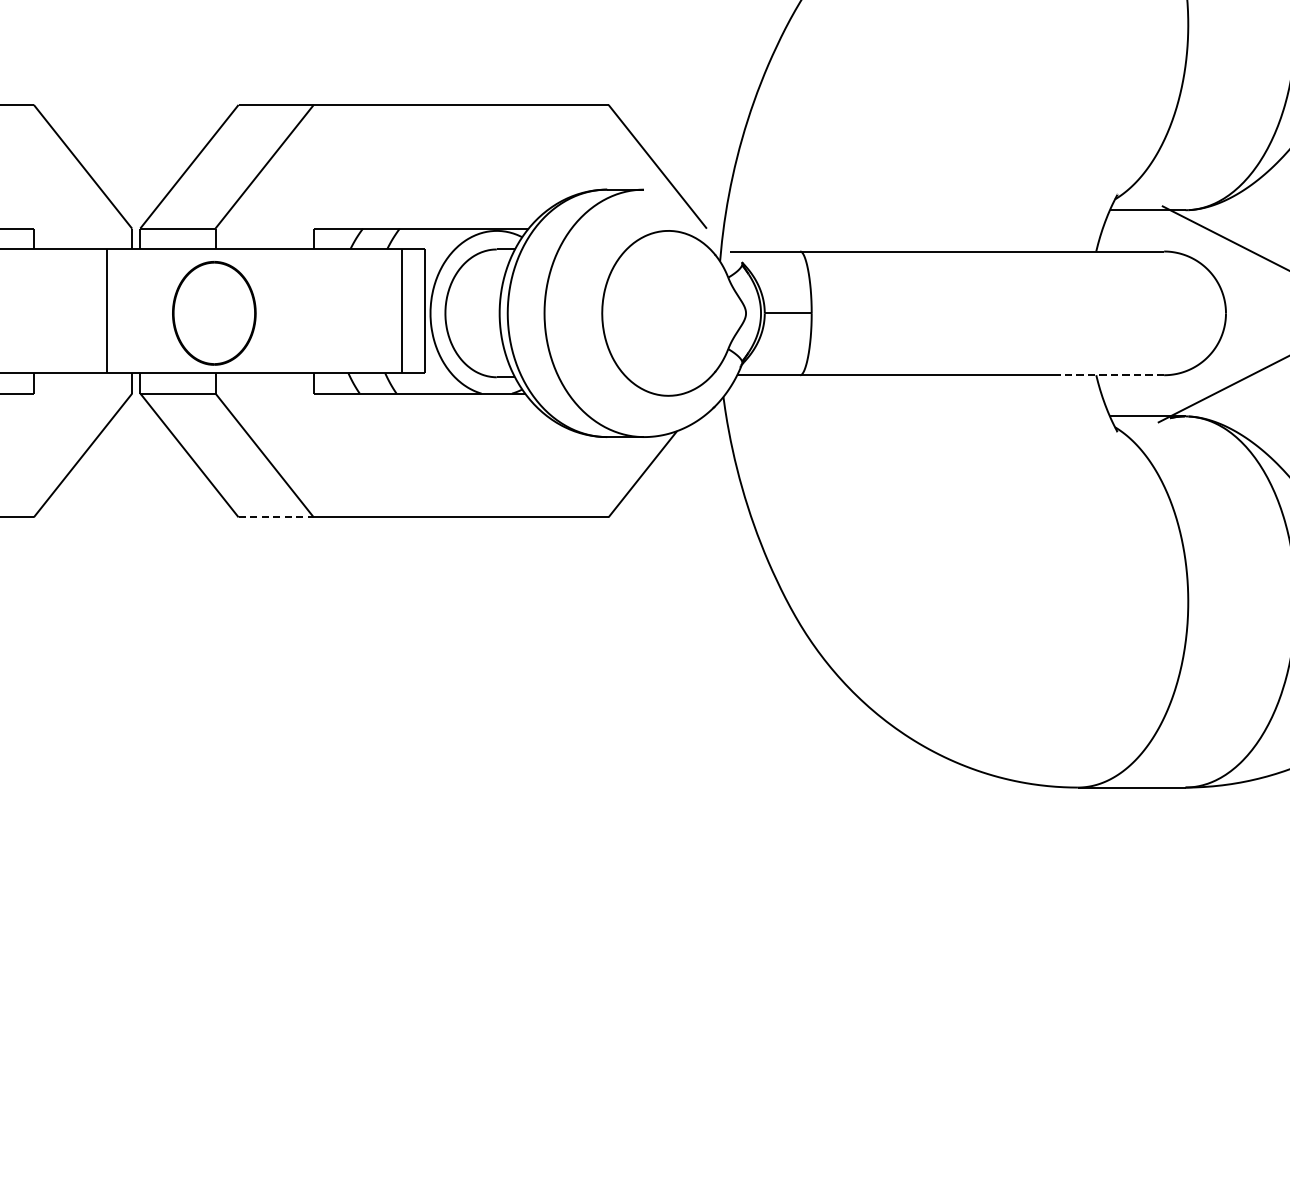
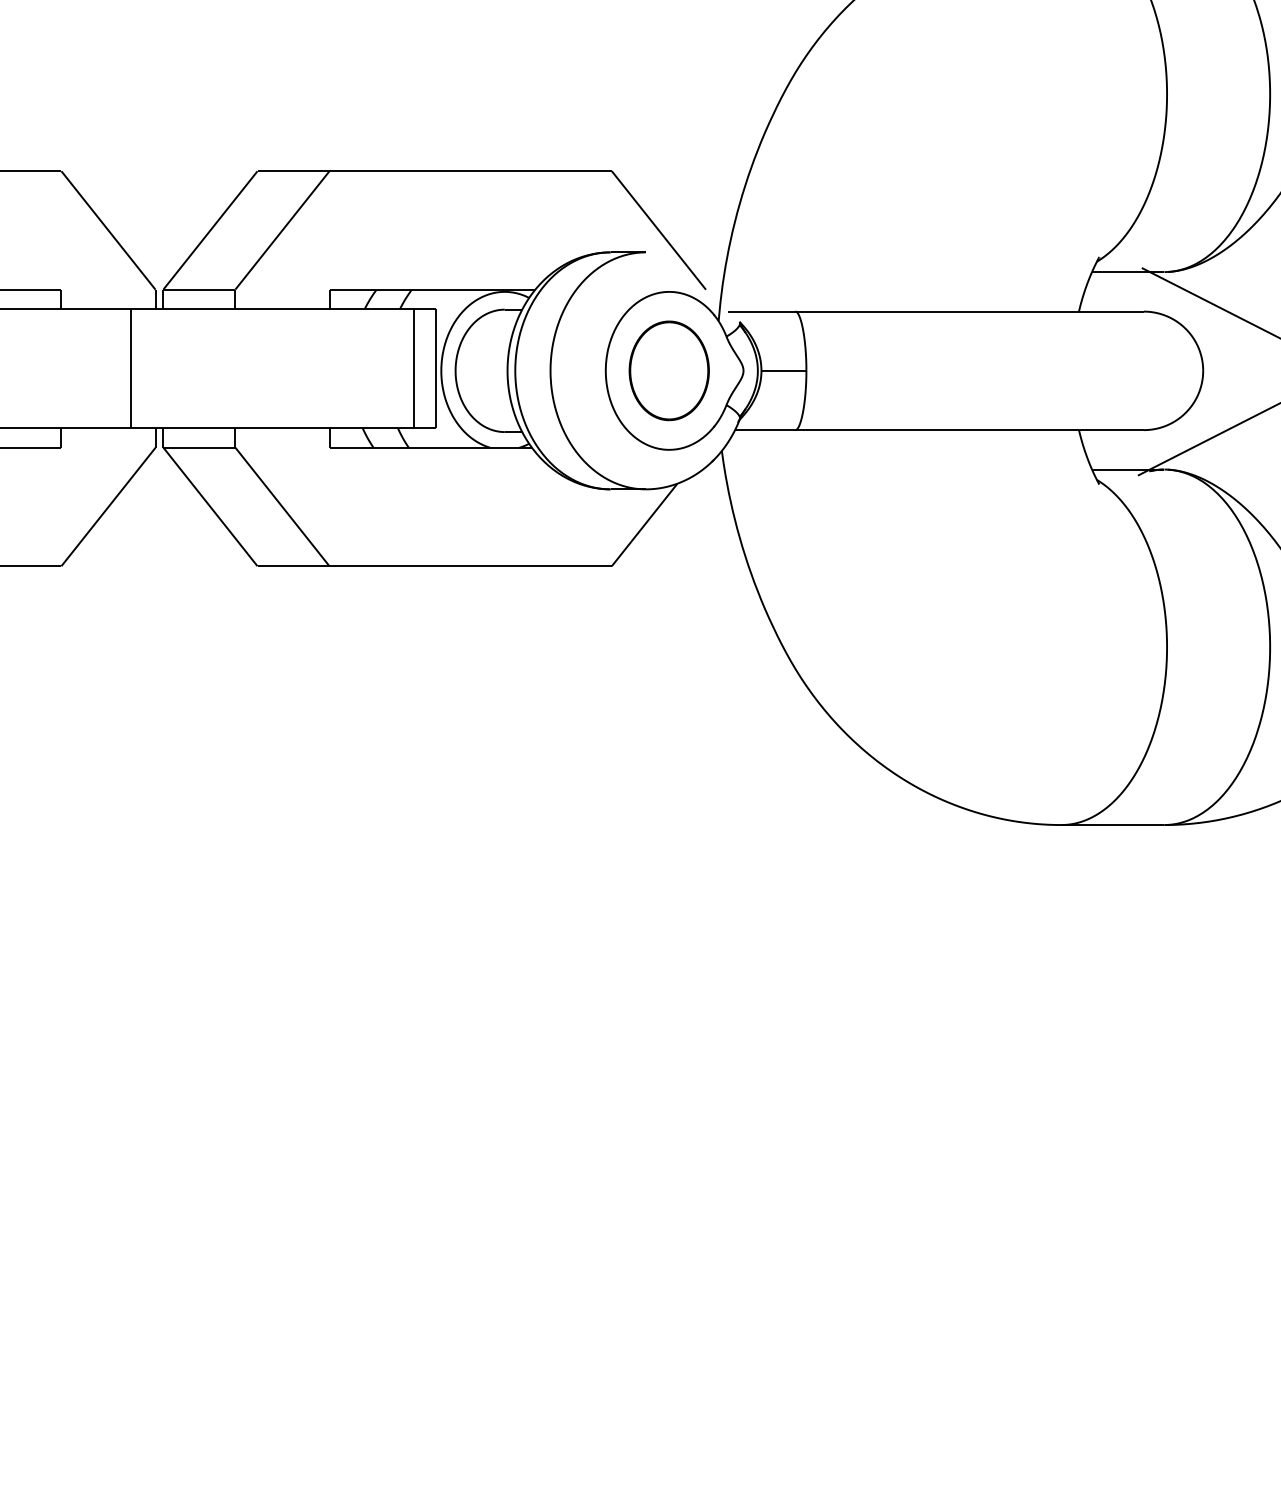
part: (213, 312) -> (668, 370), moved
line: (1111, 375) -> (1093, 430), dashed -> solid
line: (276, 517) -> (293, 566), dashed -> solid

